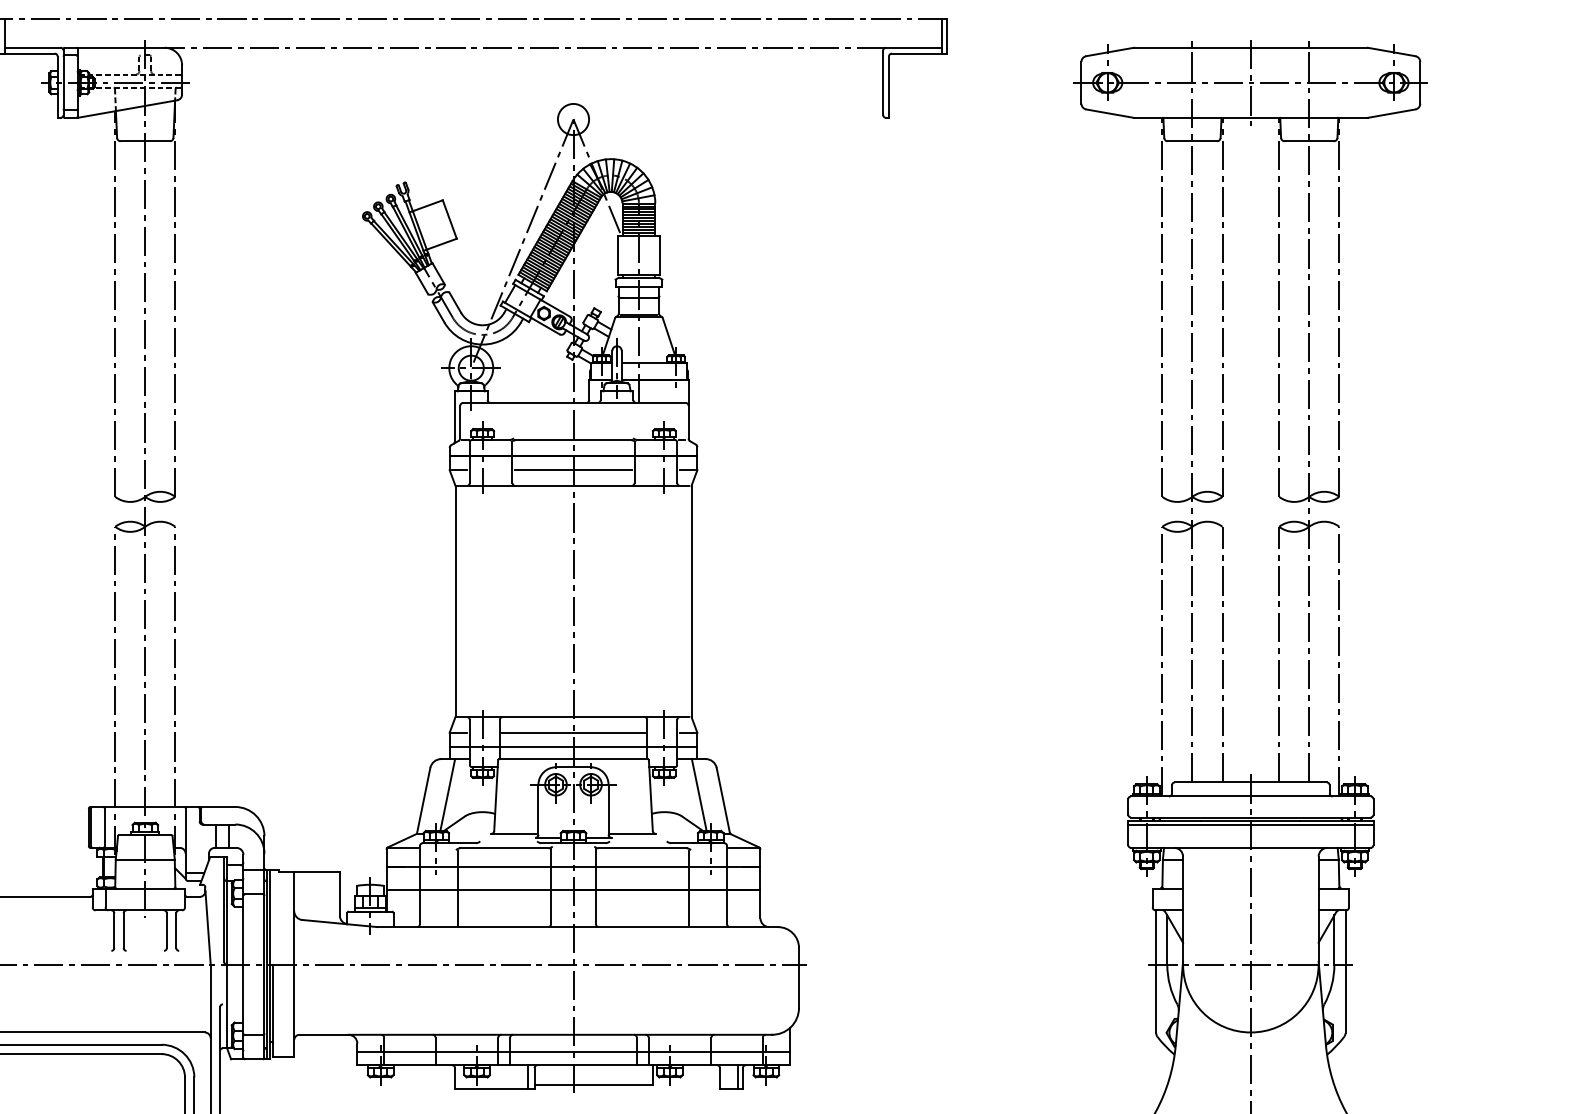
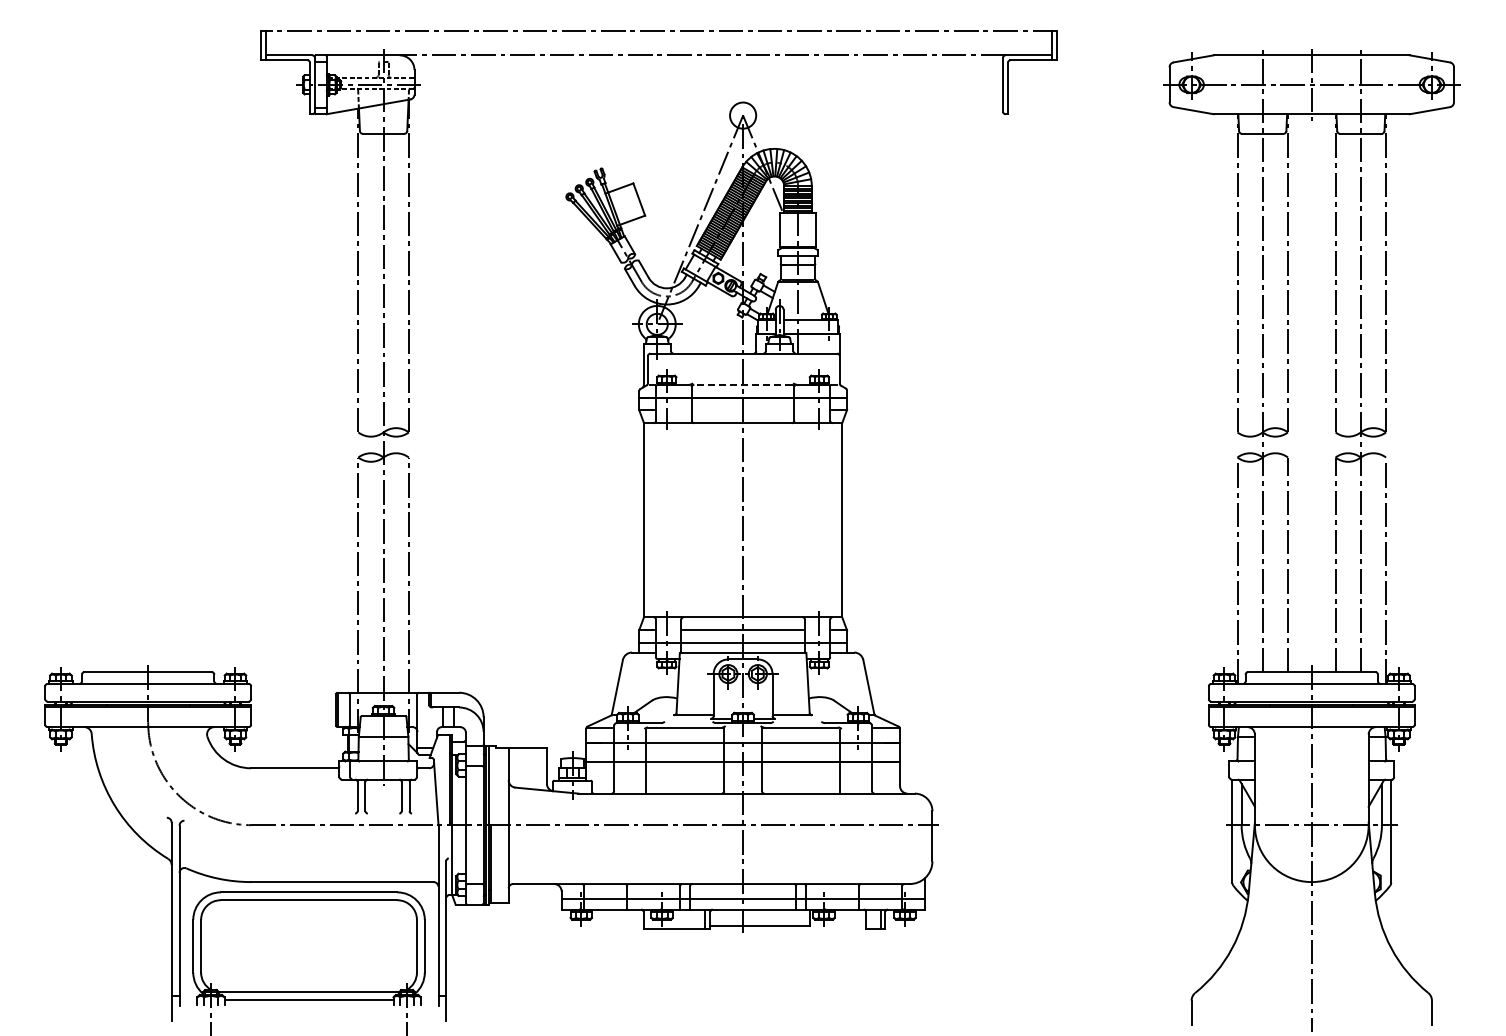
line: (573, 439) -> (743, 384), solid -> dashed
line: (572, 469) -> (742, 409), removed
line: (447, 794) -> (637, 682), removed
line: (699, 794) -> (848, 682), removed

